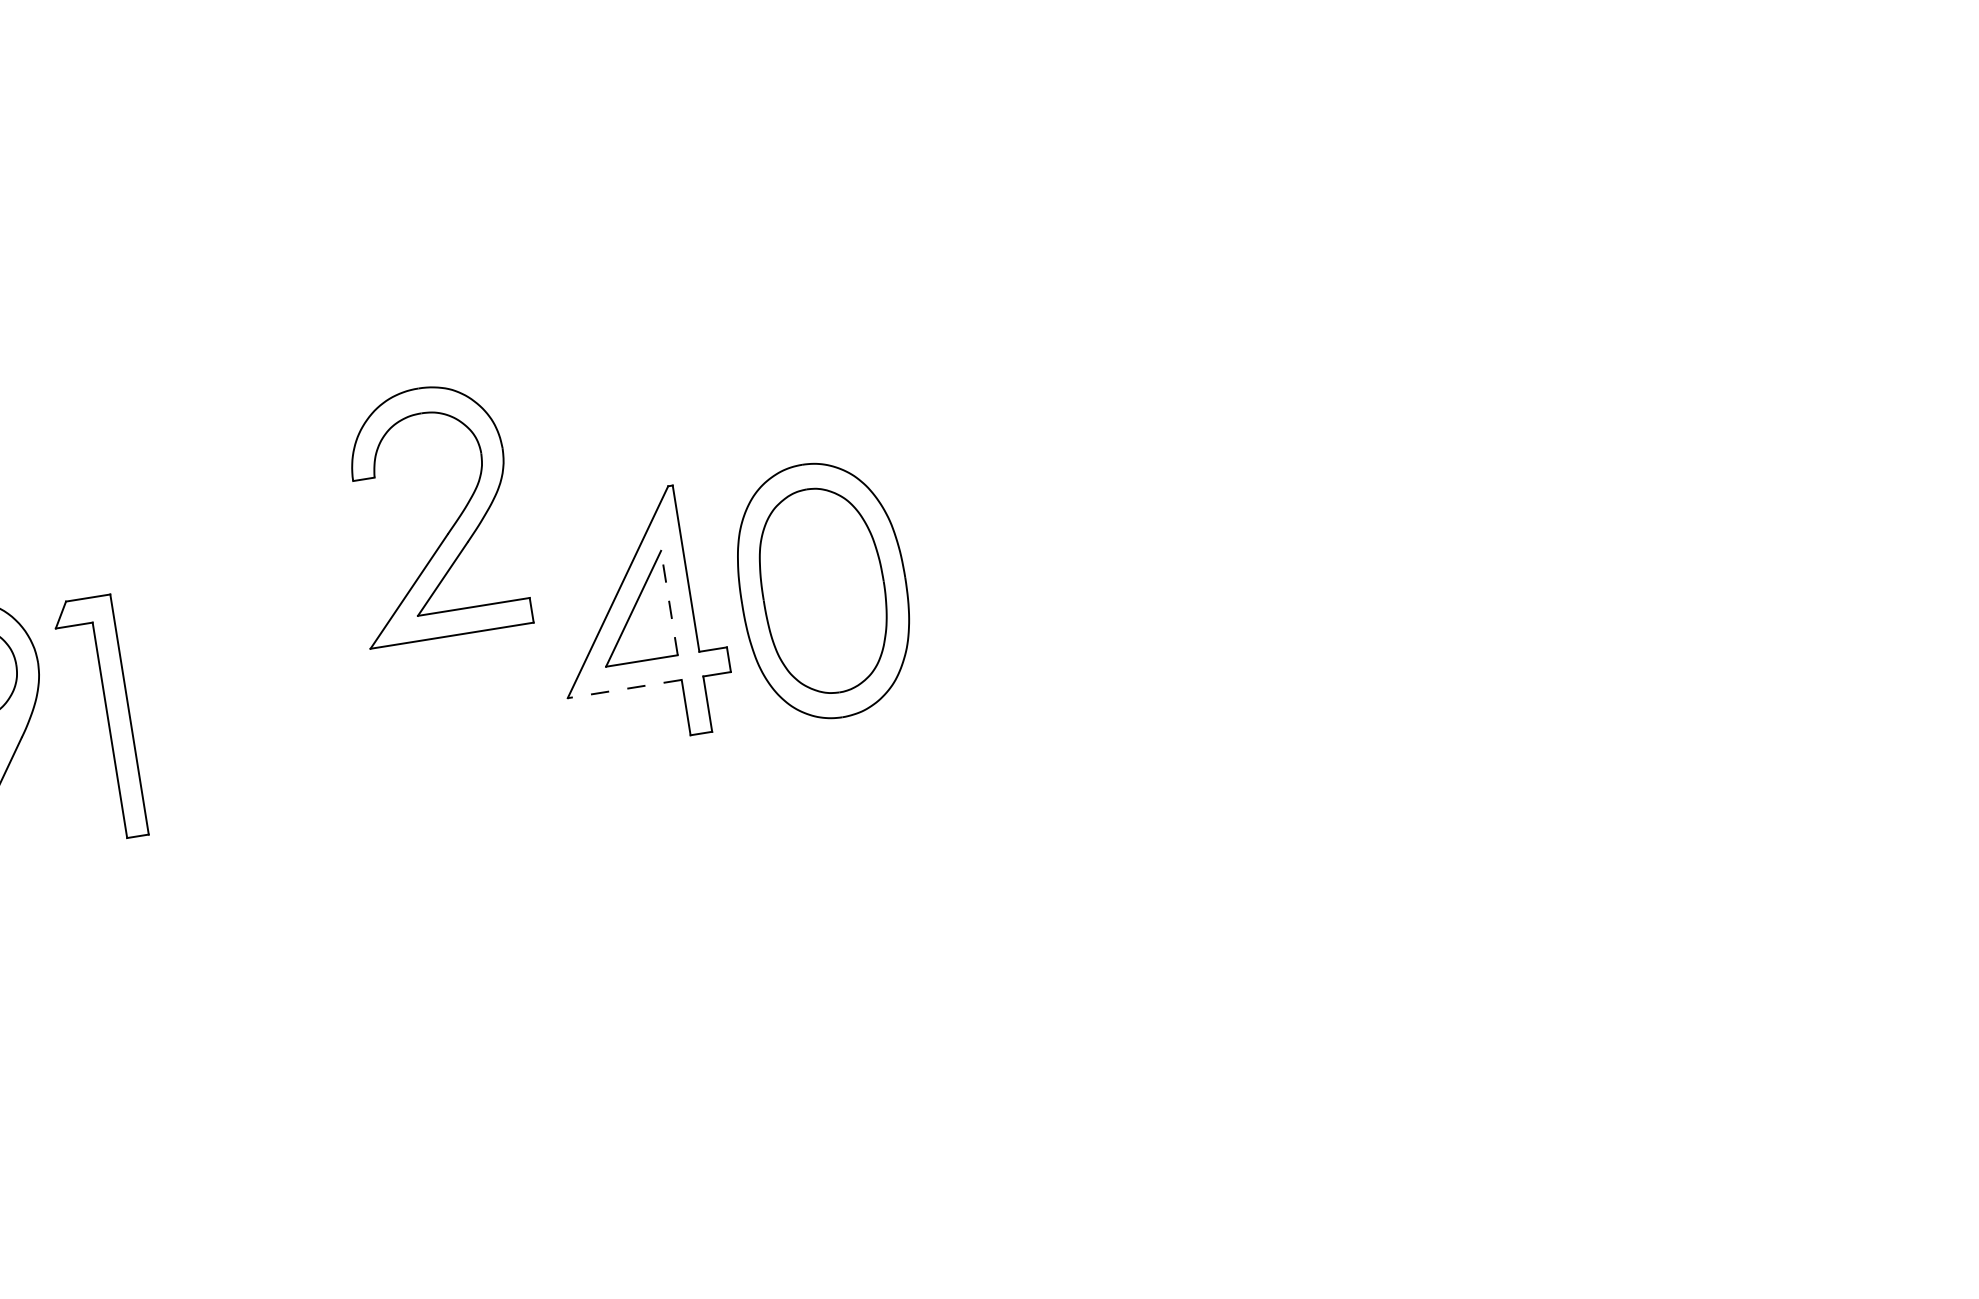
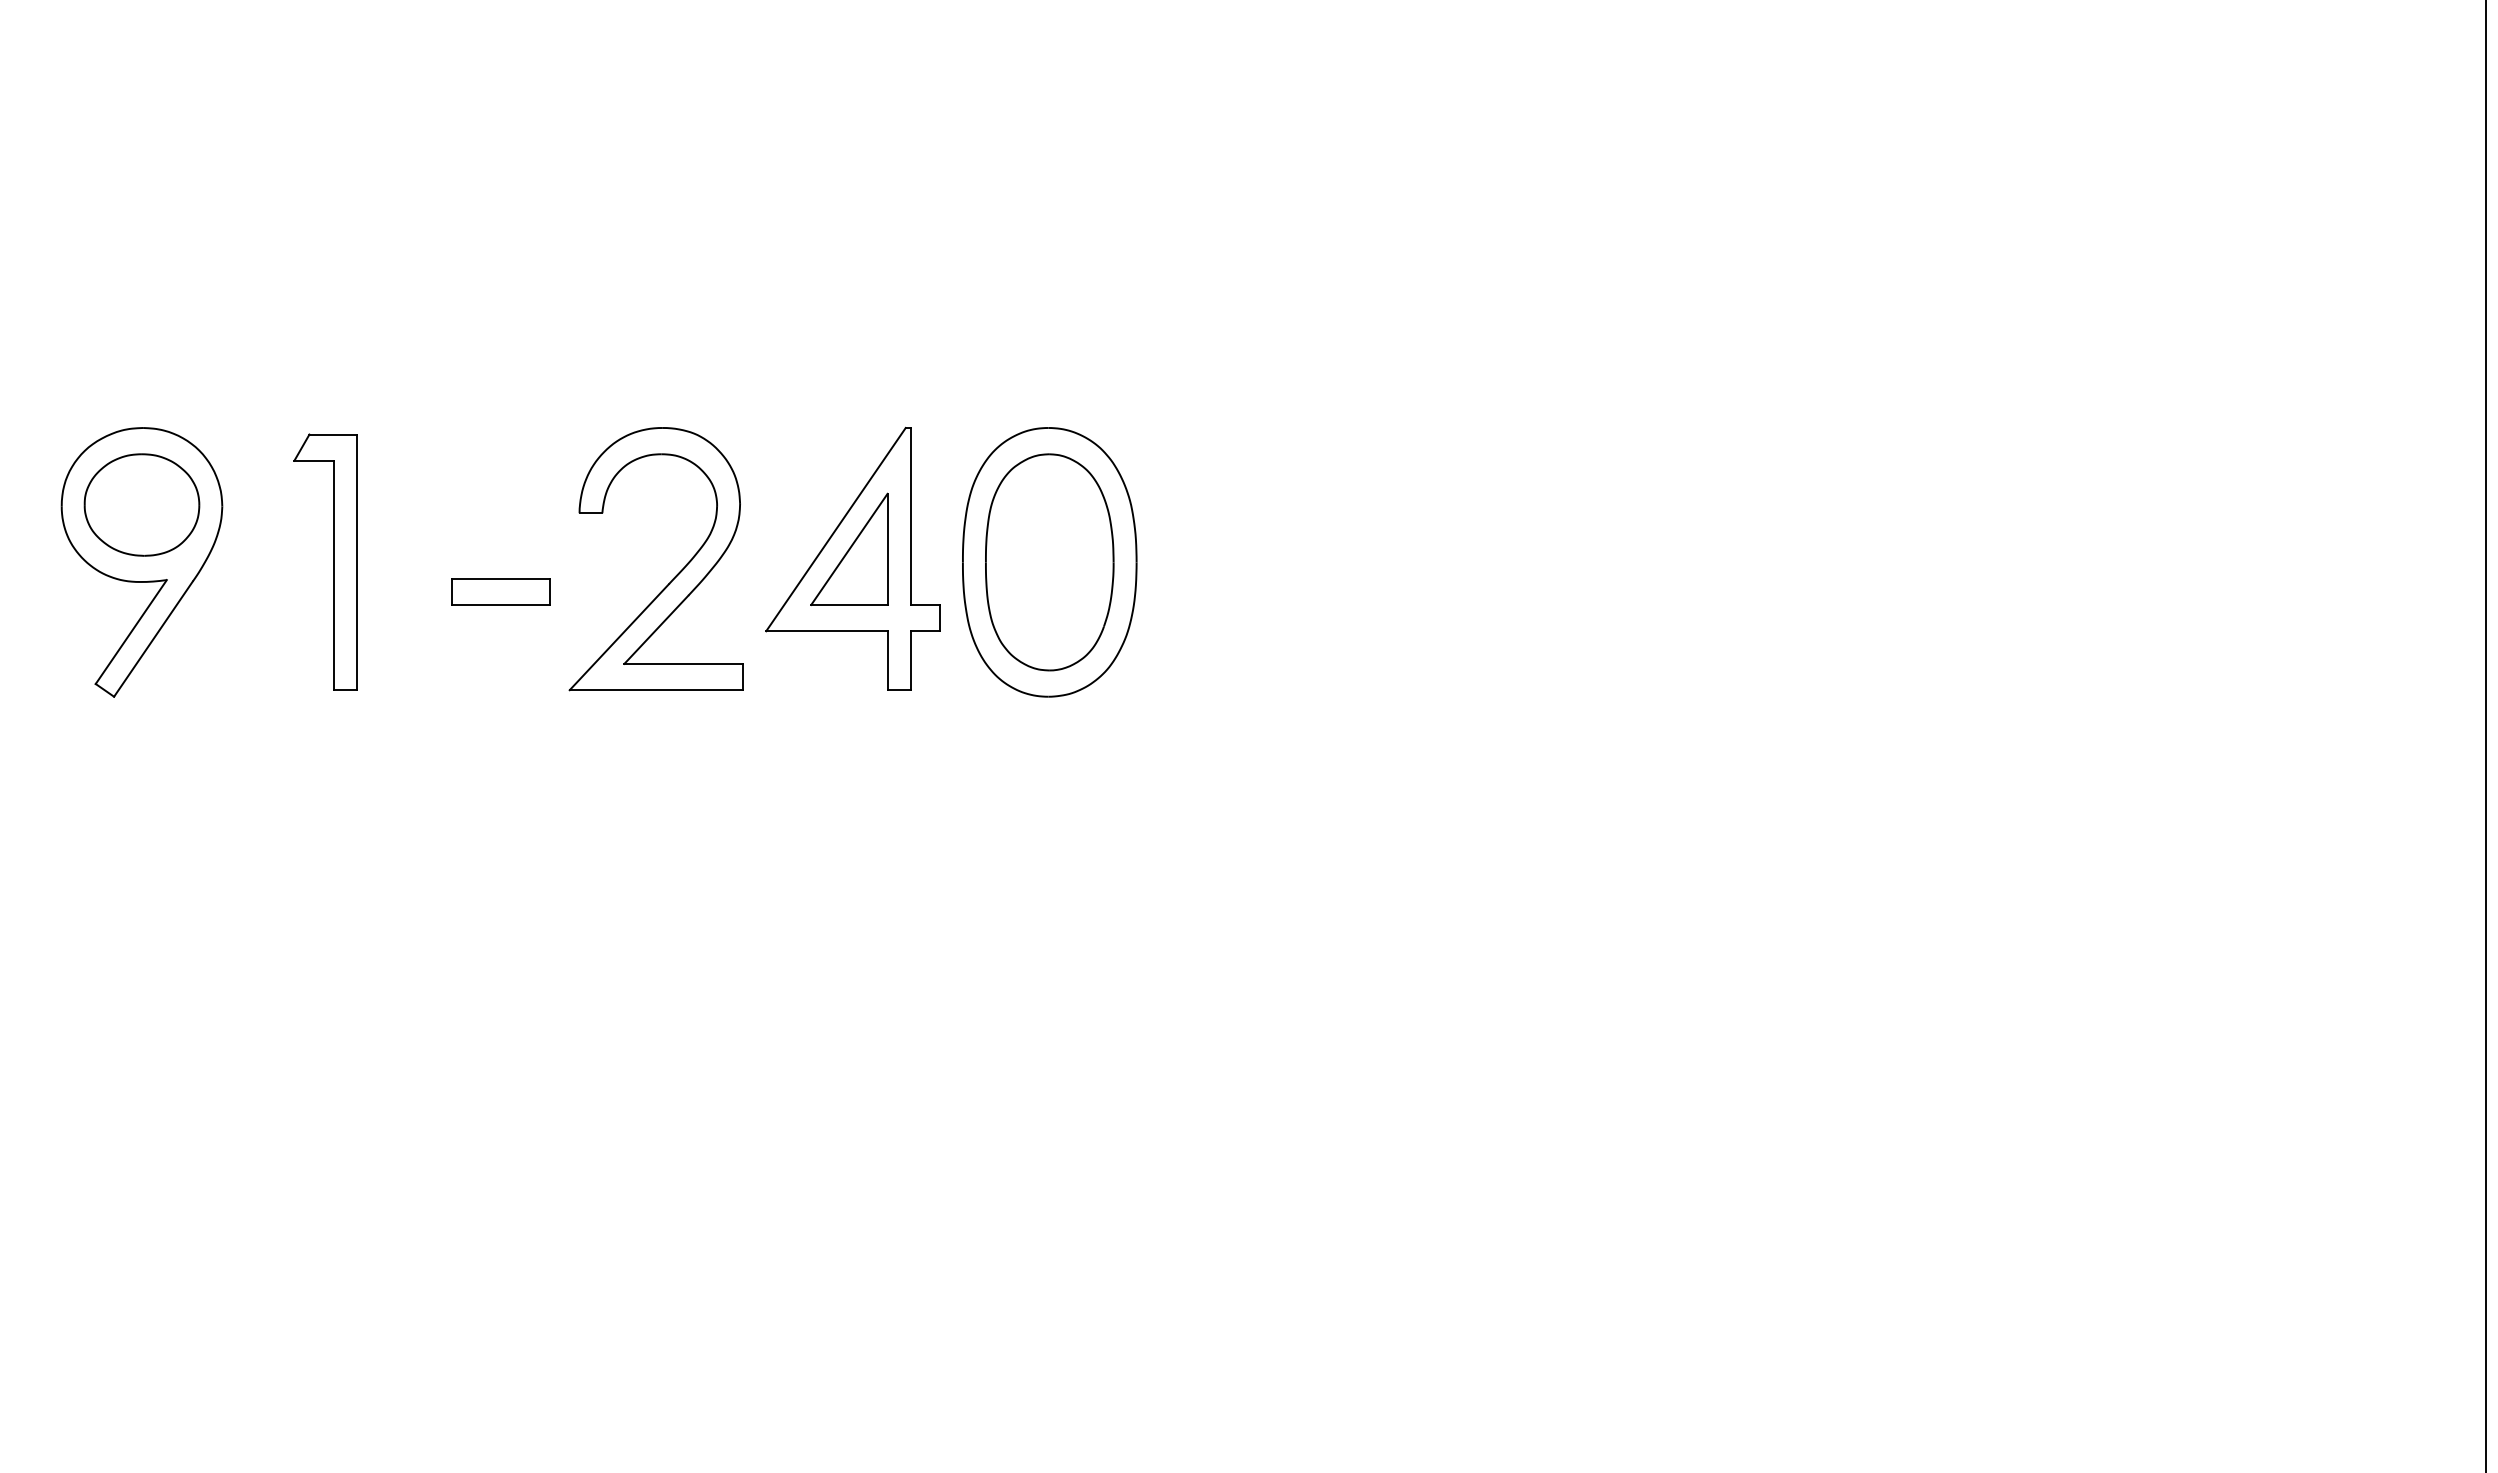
part: (451, 527) -> (673, 577), moved
line: (669, 603) -> (887, 549), dashed -> solid
line: (624, 689) -> (826, 631), dashed -> solid
part: (312, 700) -> (500, 591), added
part: (107, 717) -> (333, 561), moved

